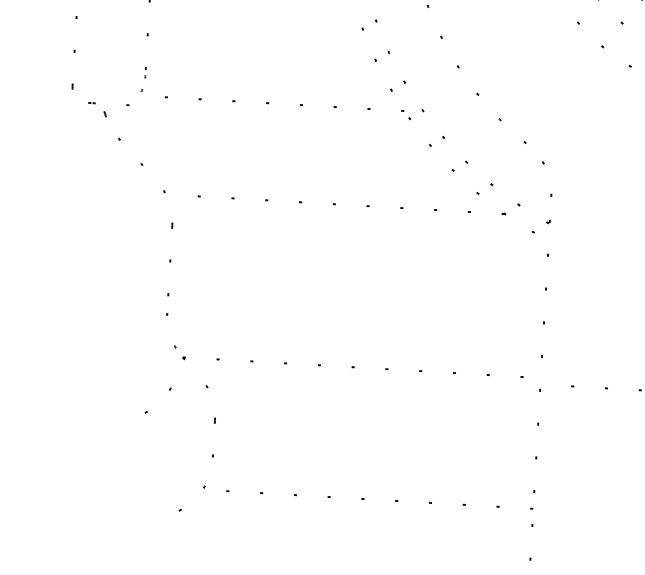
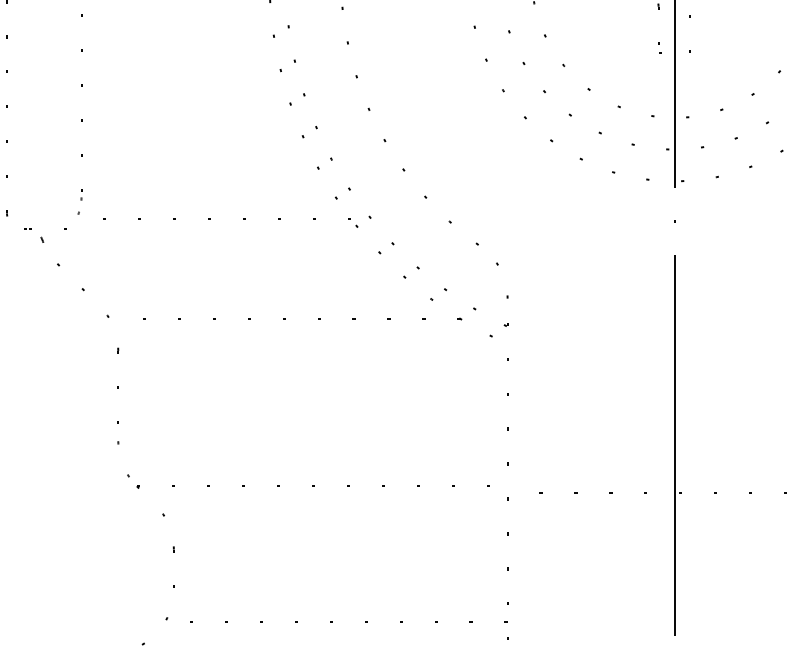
arc: (147, 410) -> (103, 543), removed

